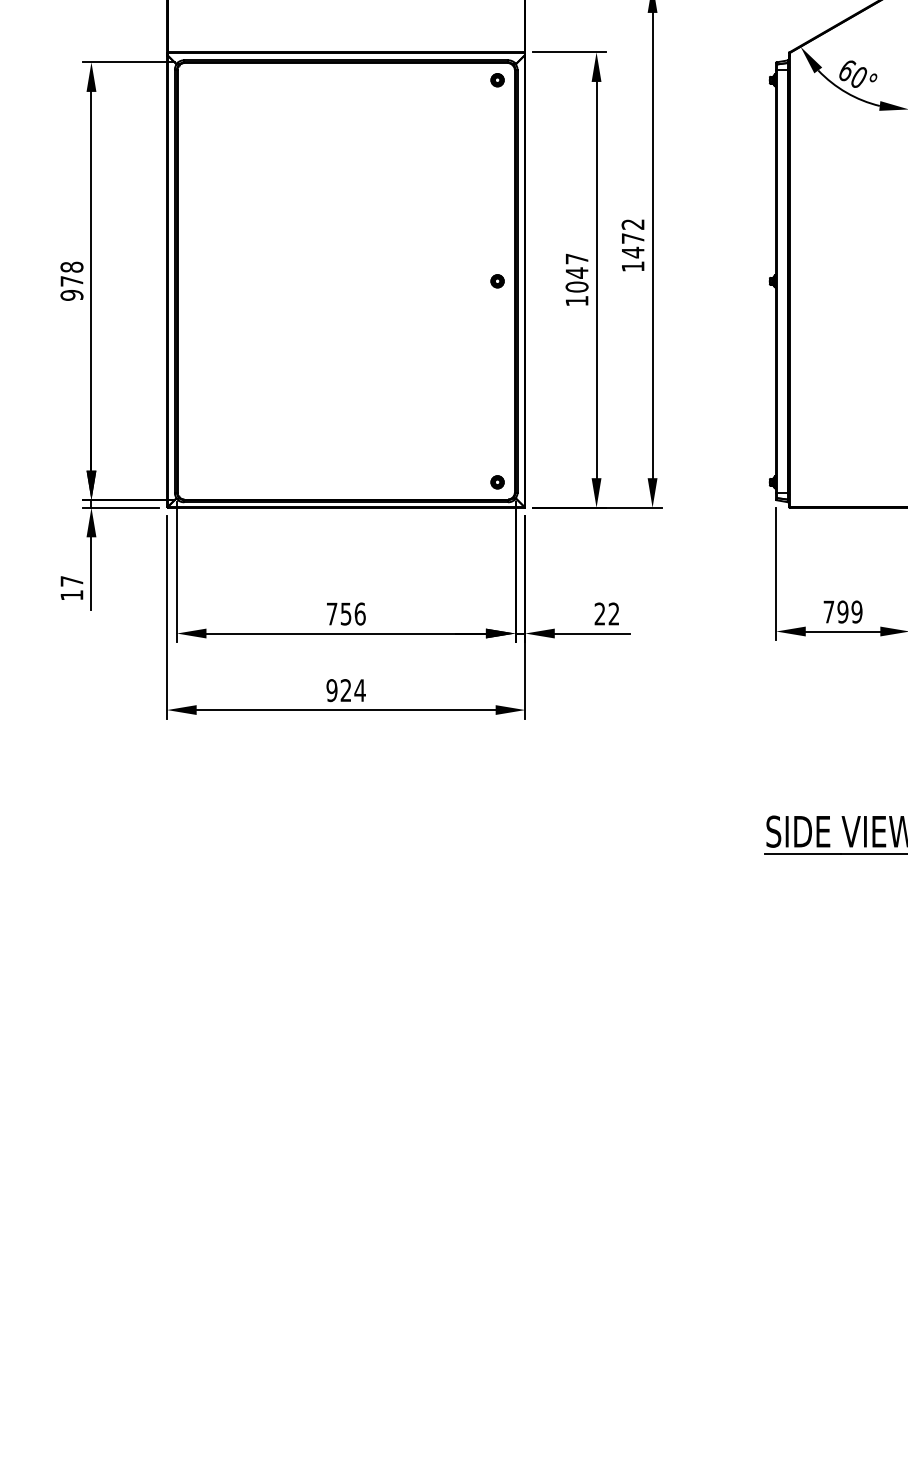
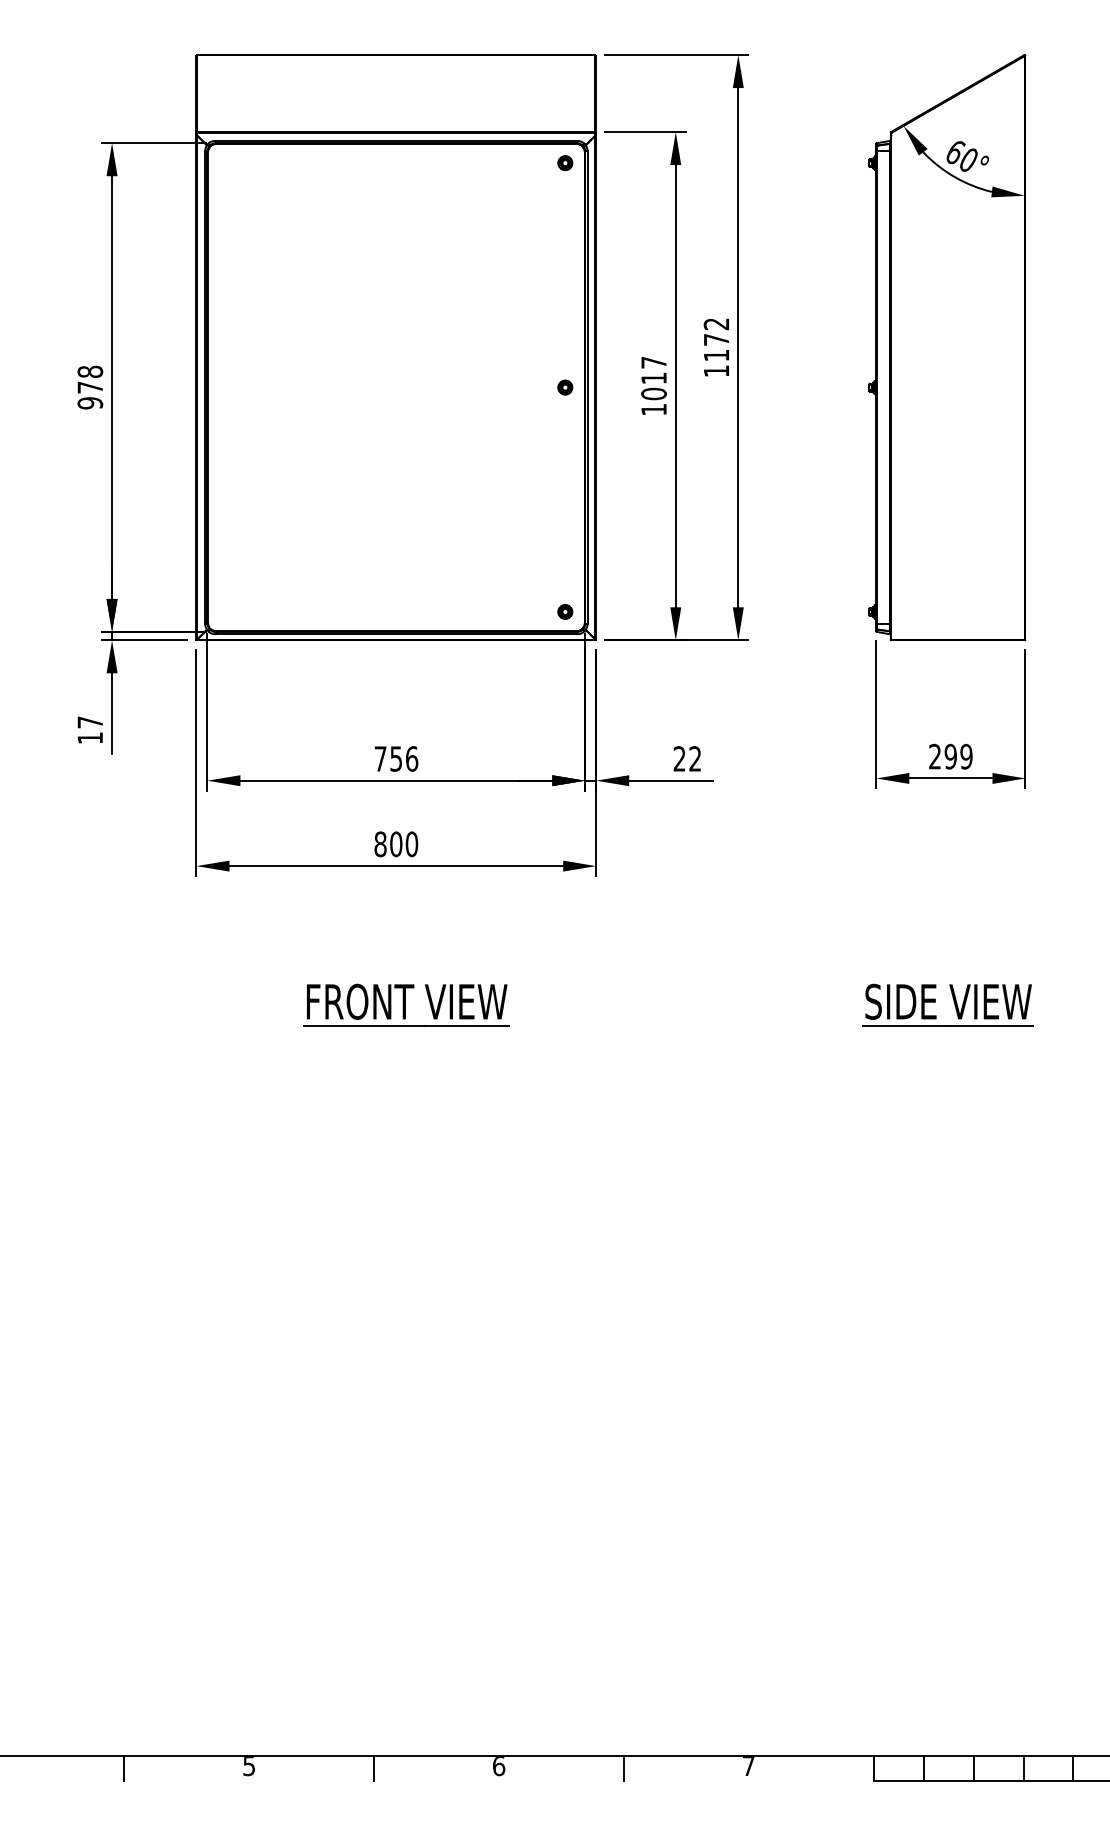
text: (633, 252) -> (716, 355), 1472 -> 1172
text: (576, 272) -> (653, 377), 1047 -> 1017
text: (828, 611) -> (934, 756), 799 -> 299
text: (346, 690) -> (396, 844), 924 -> 800
part: (355, 834) -> (406, 1004), added

